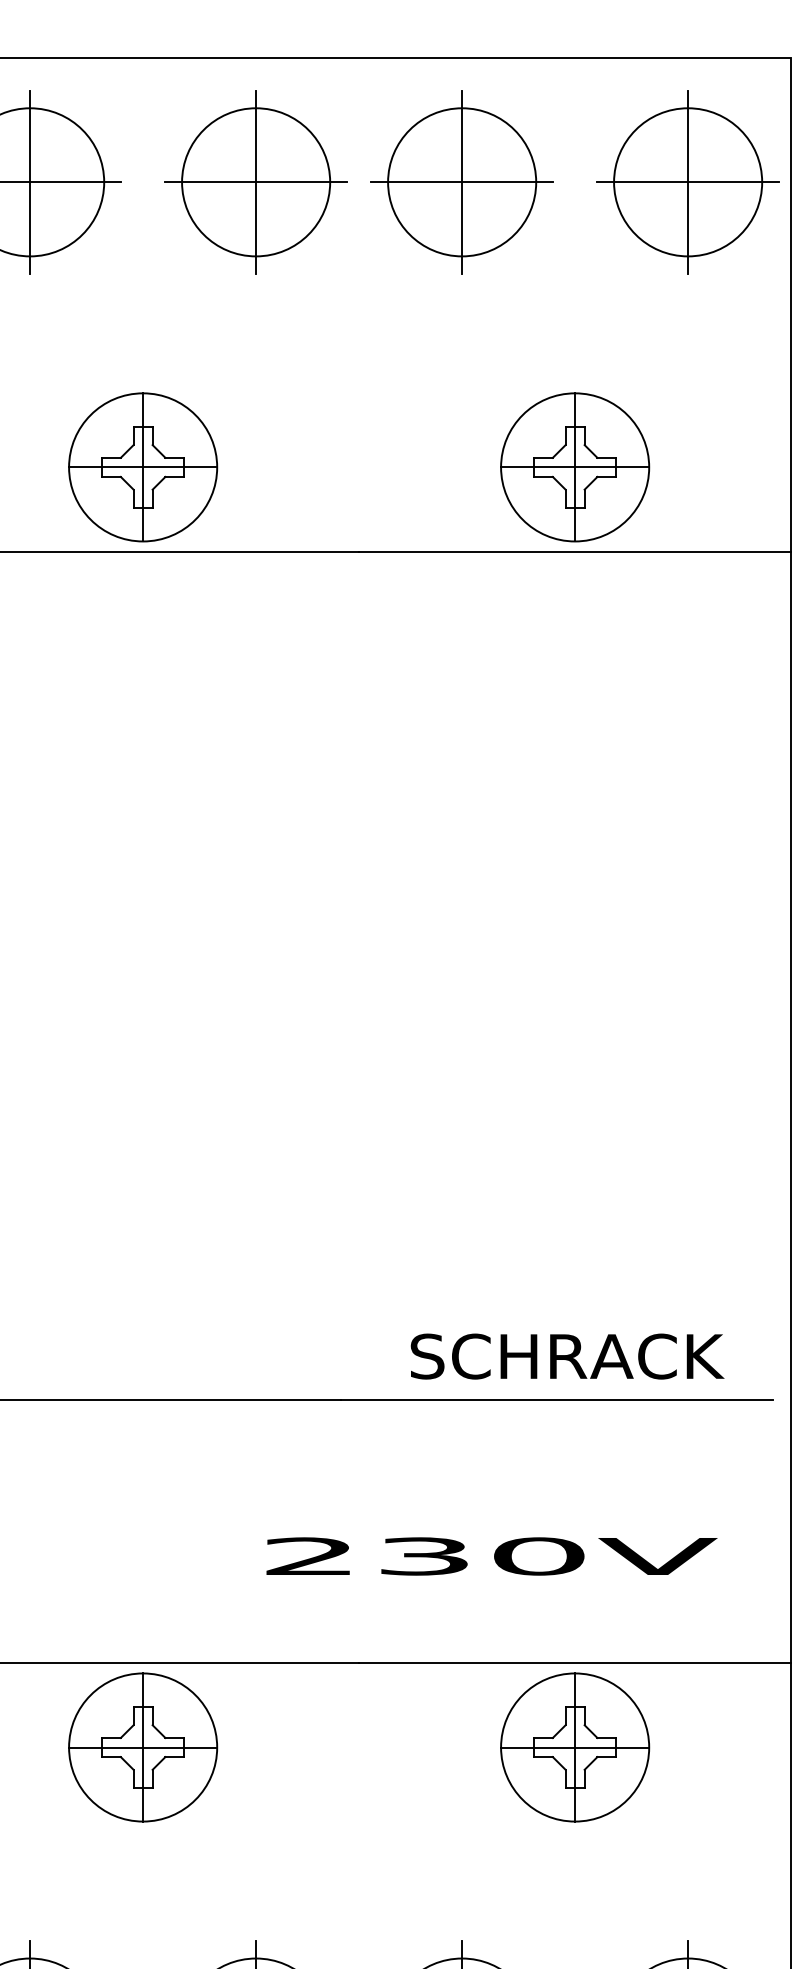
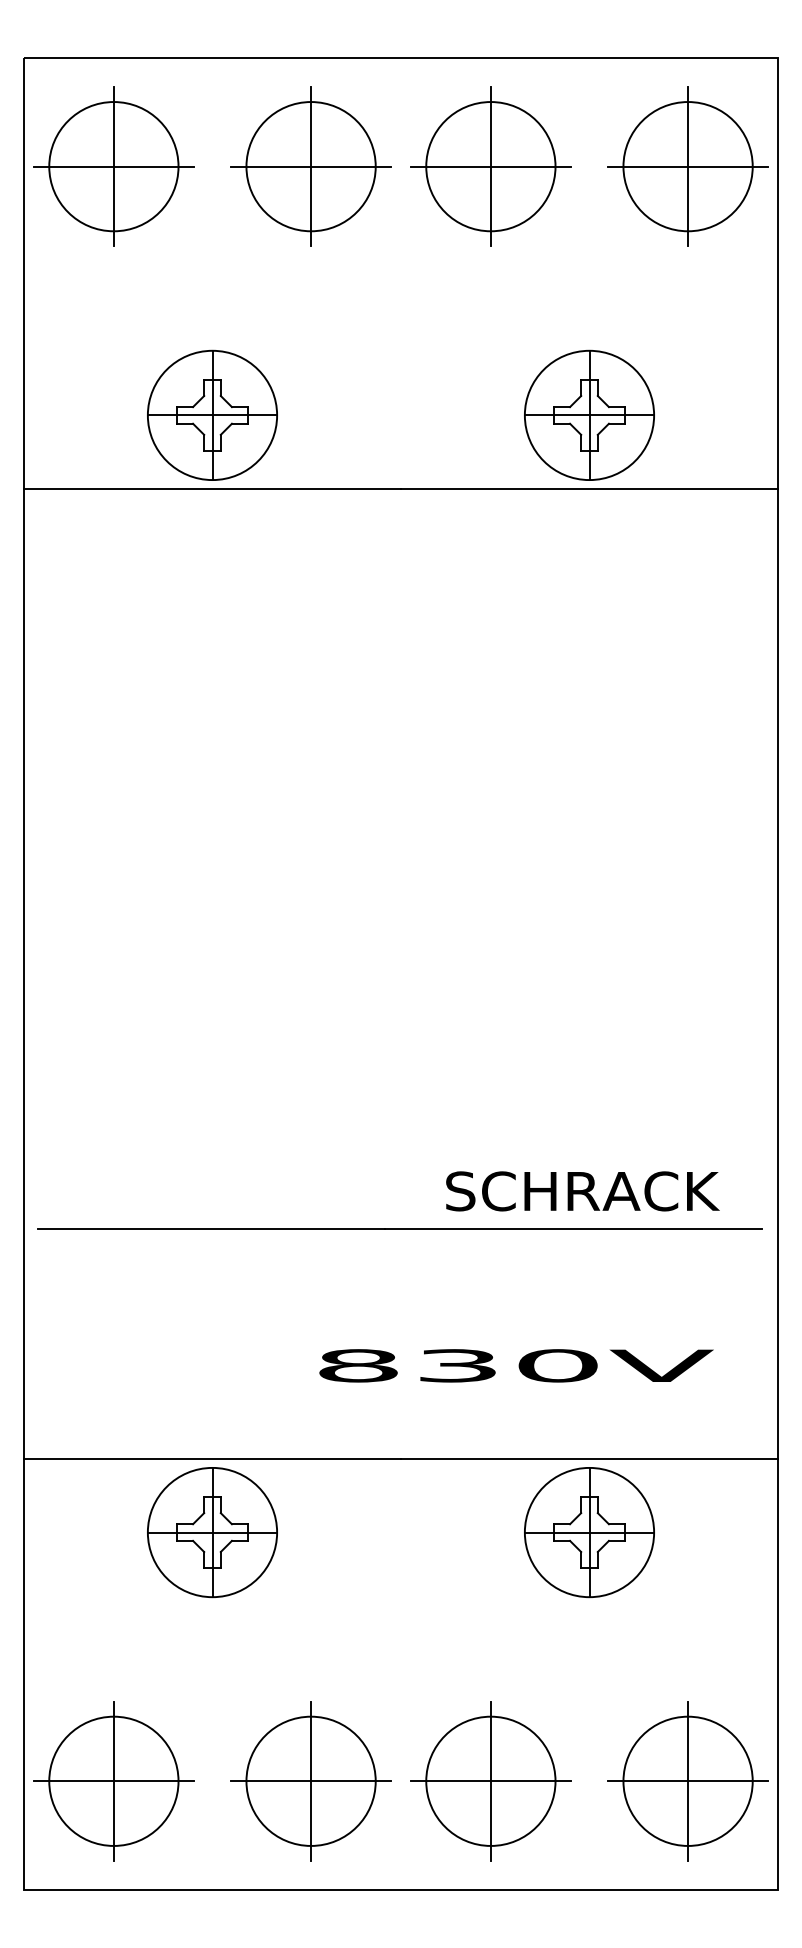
text: (310, 1556) -> (358, 1365), 230V -> 830V

